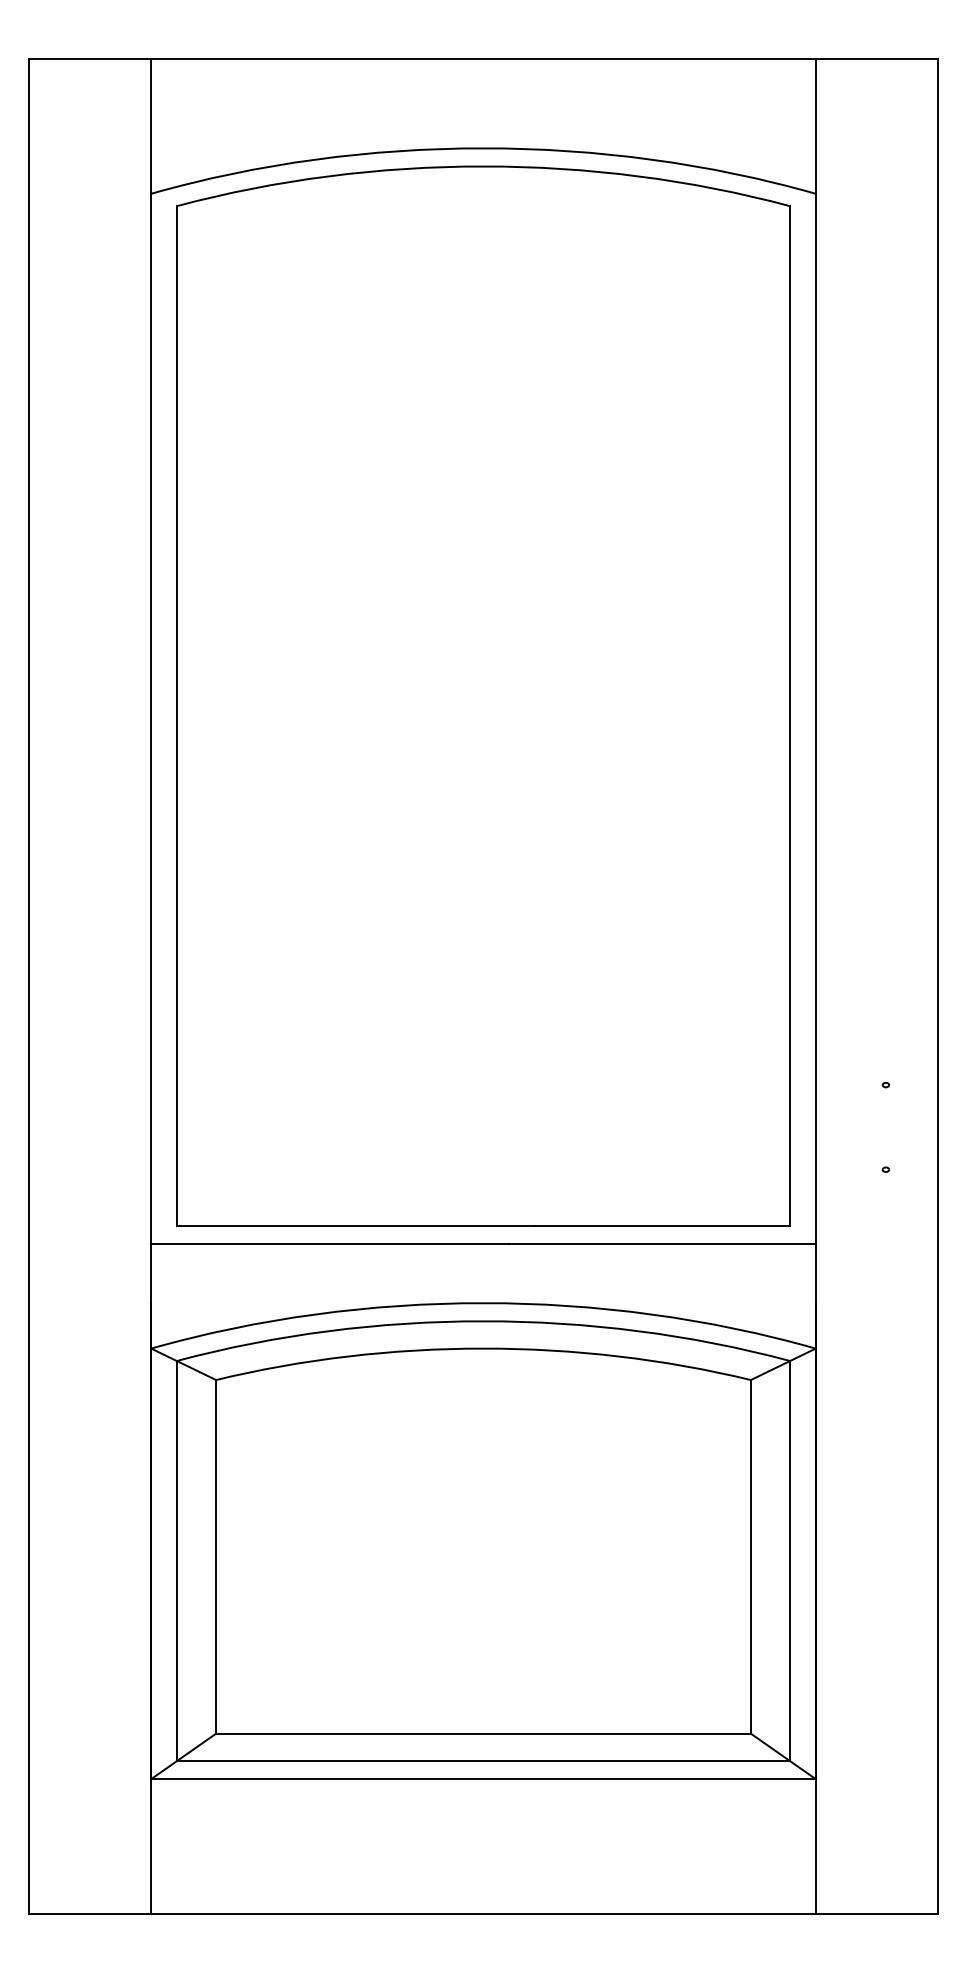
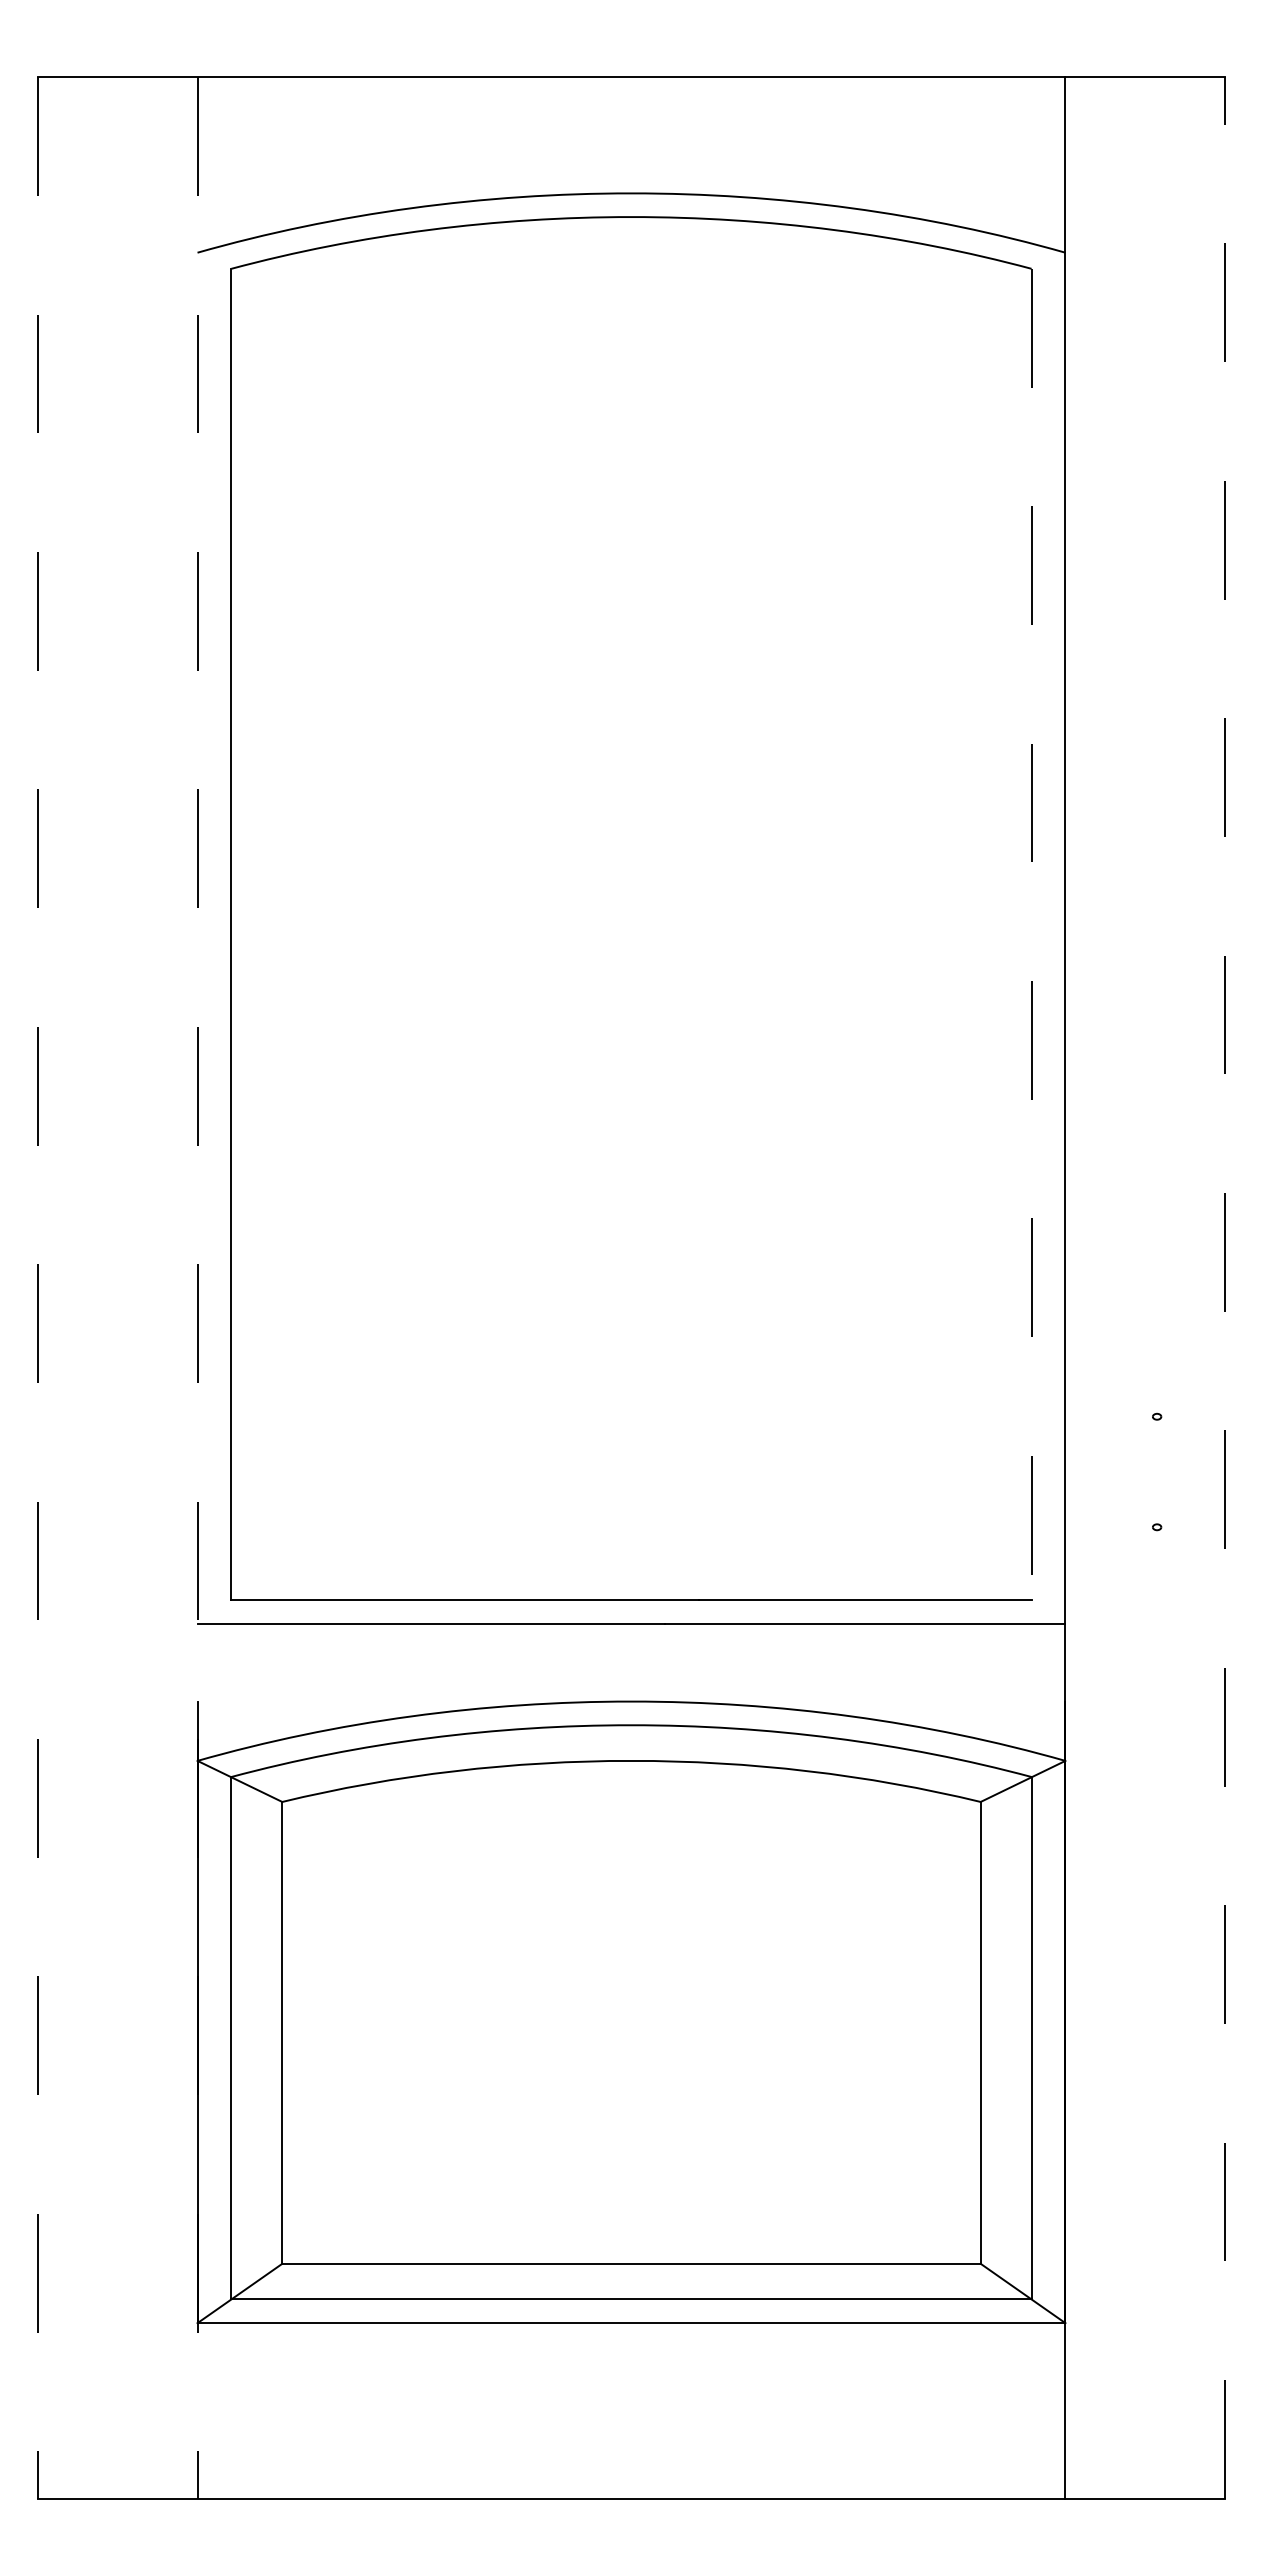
line: (789, 715) -> (1031, 934), solid -> dashed
line: (29, 986) -> (38, 1288), solid -> dashed
line: (151, 986) -> (197, 1288), solid -> dashed
line: (937, 986) -> (1224, 1288), solid -> dashed

